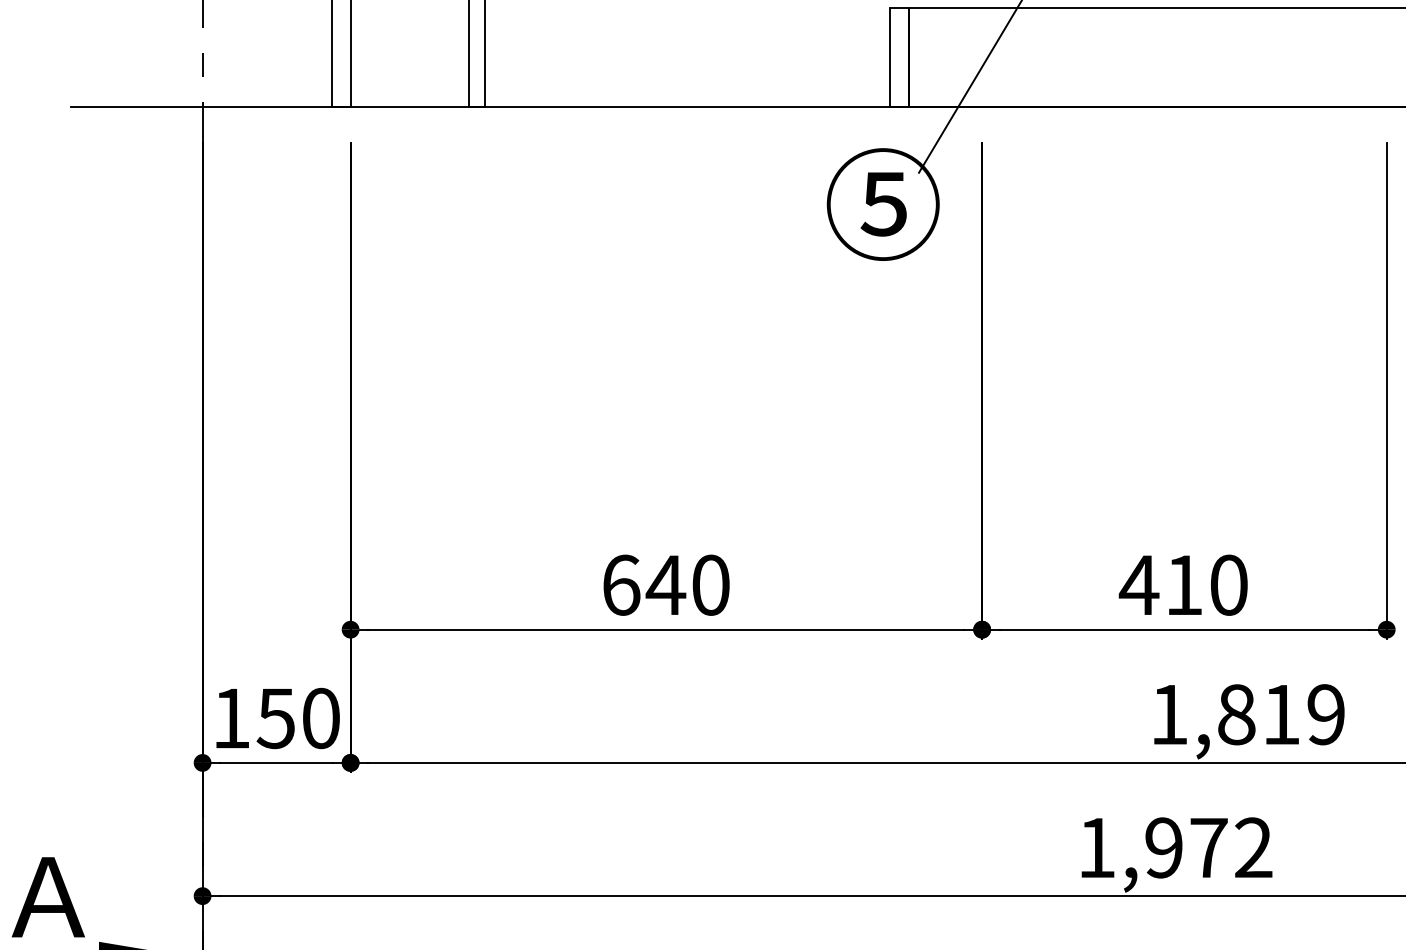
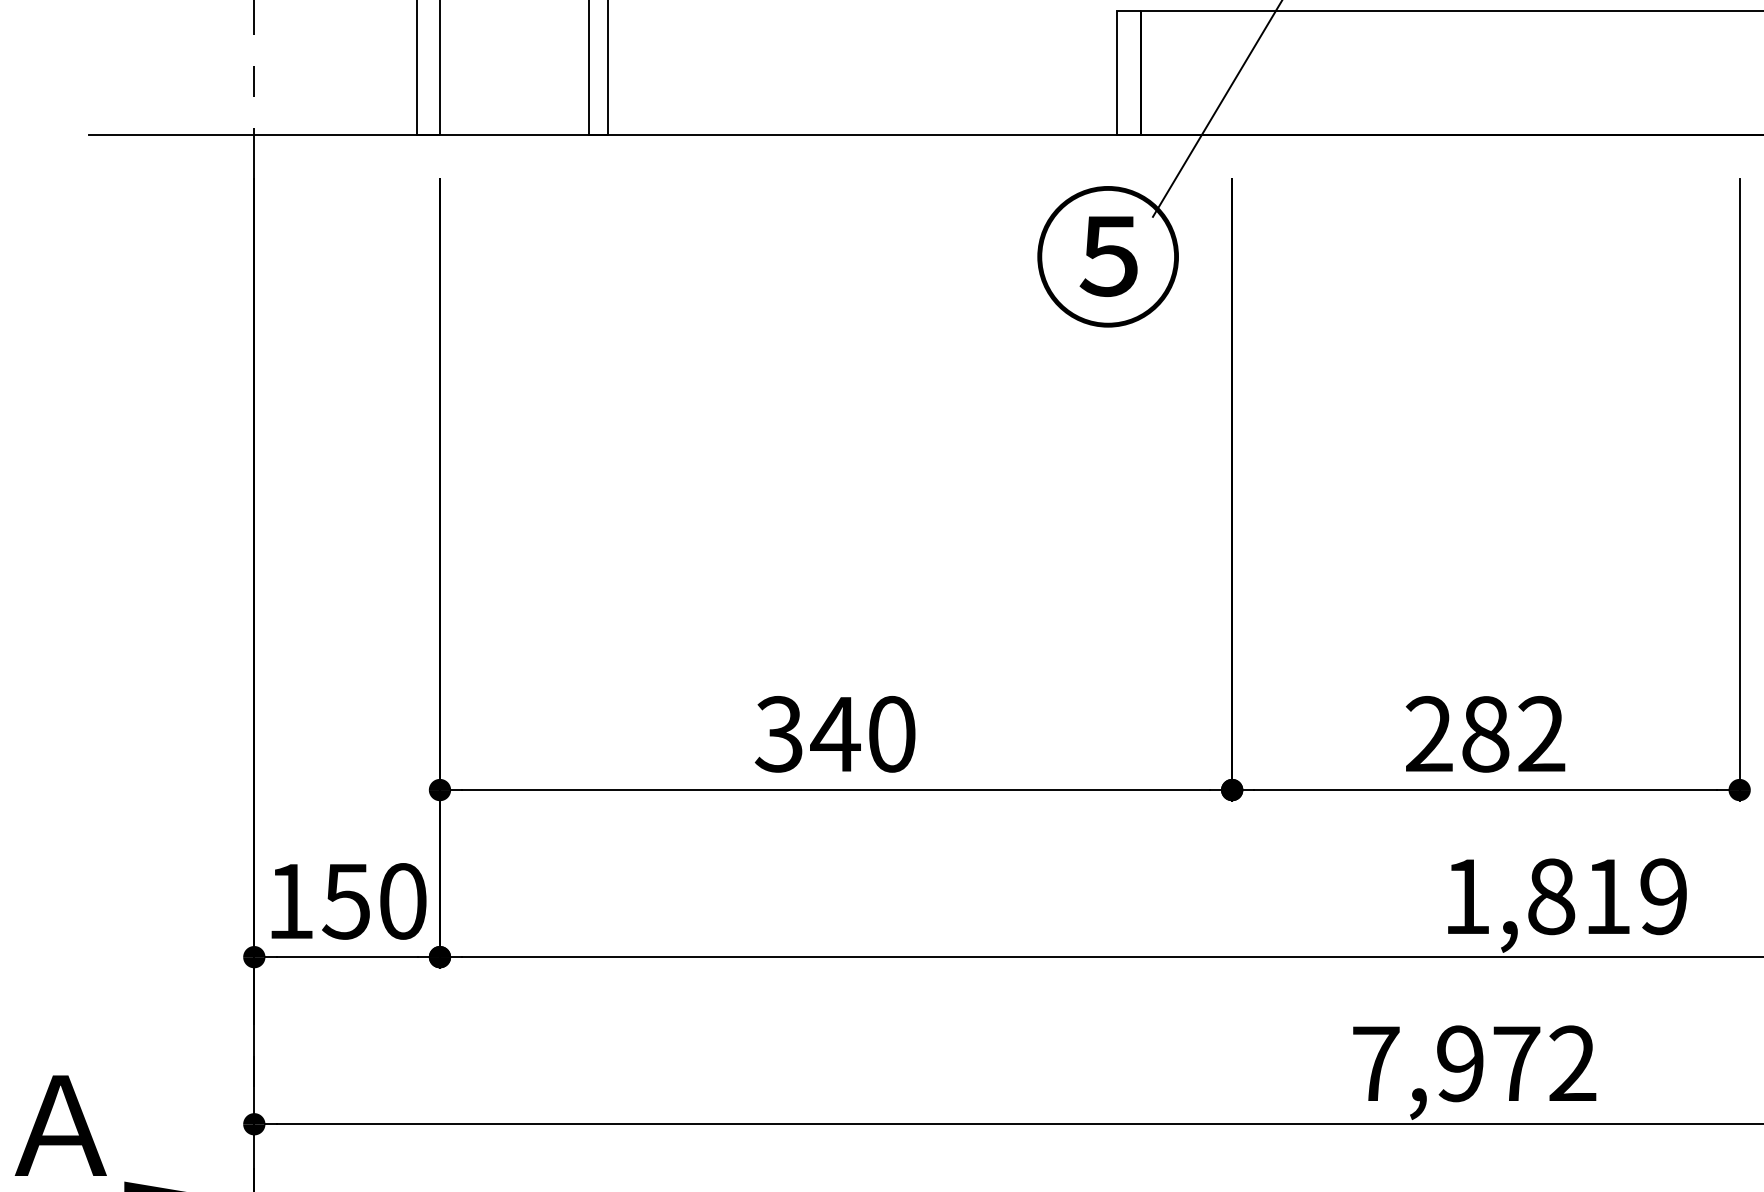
text: (620, 585) -> (778, 734), 640 -> 340
text: (1183, 585) -> (1484, 734), 410 -> 282
text: (1097, 847) -> (1376, 1063), 1,972 -> 7,972

